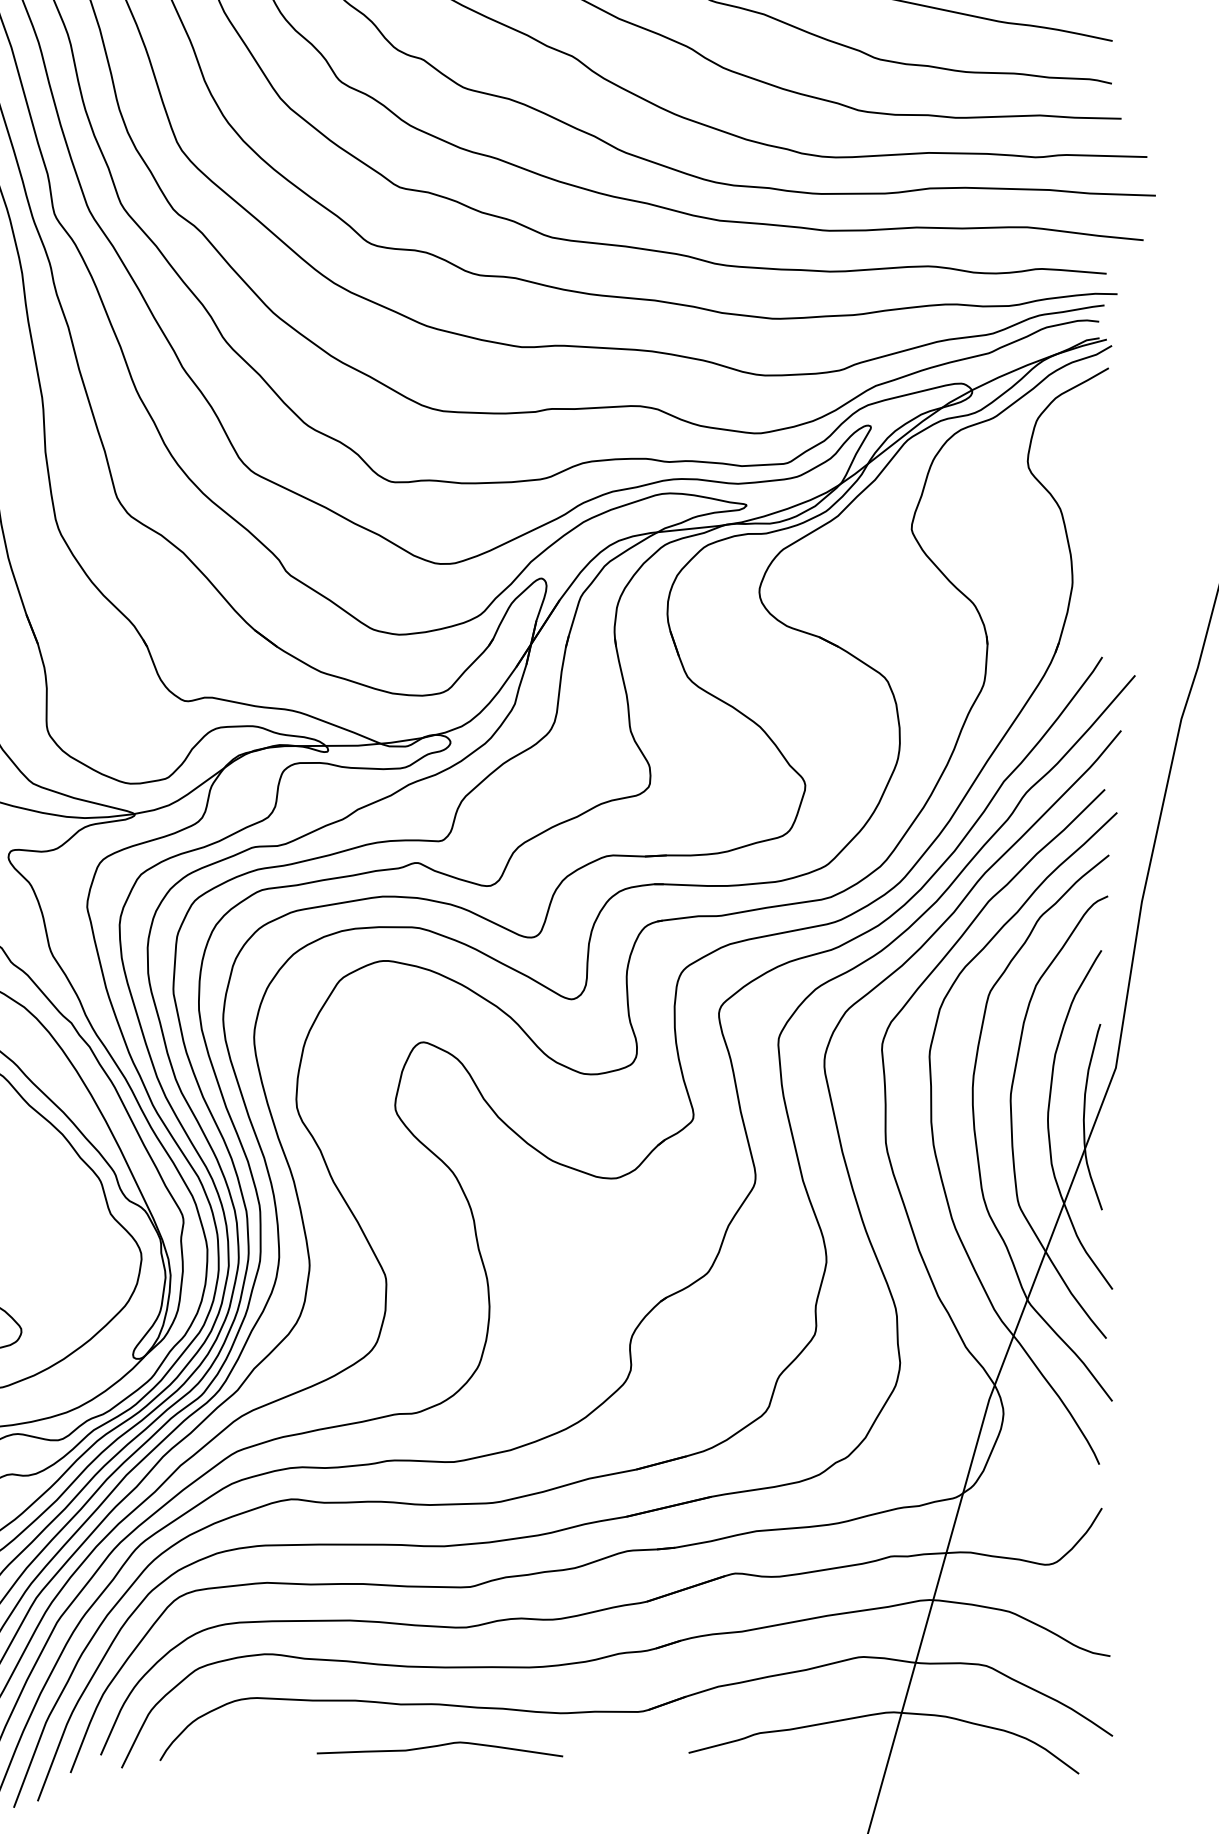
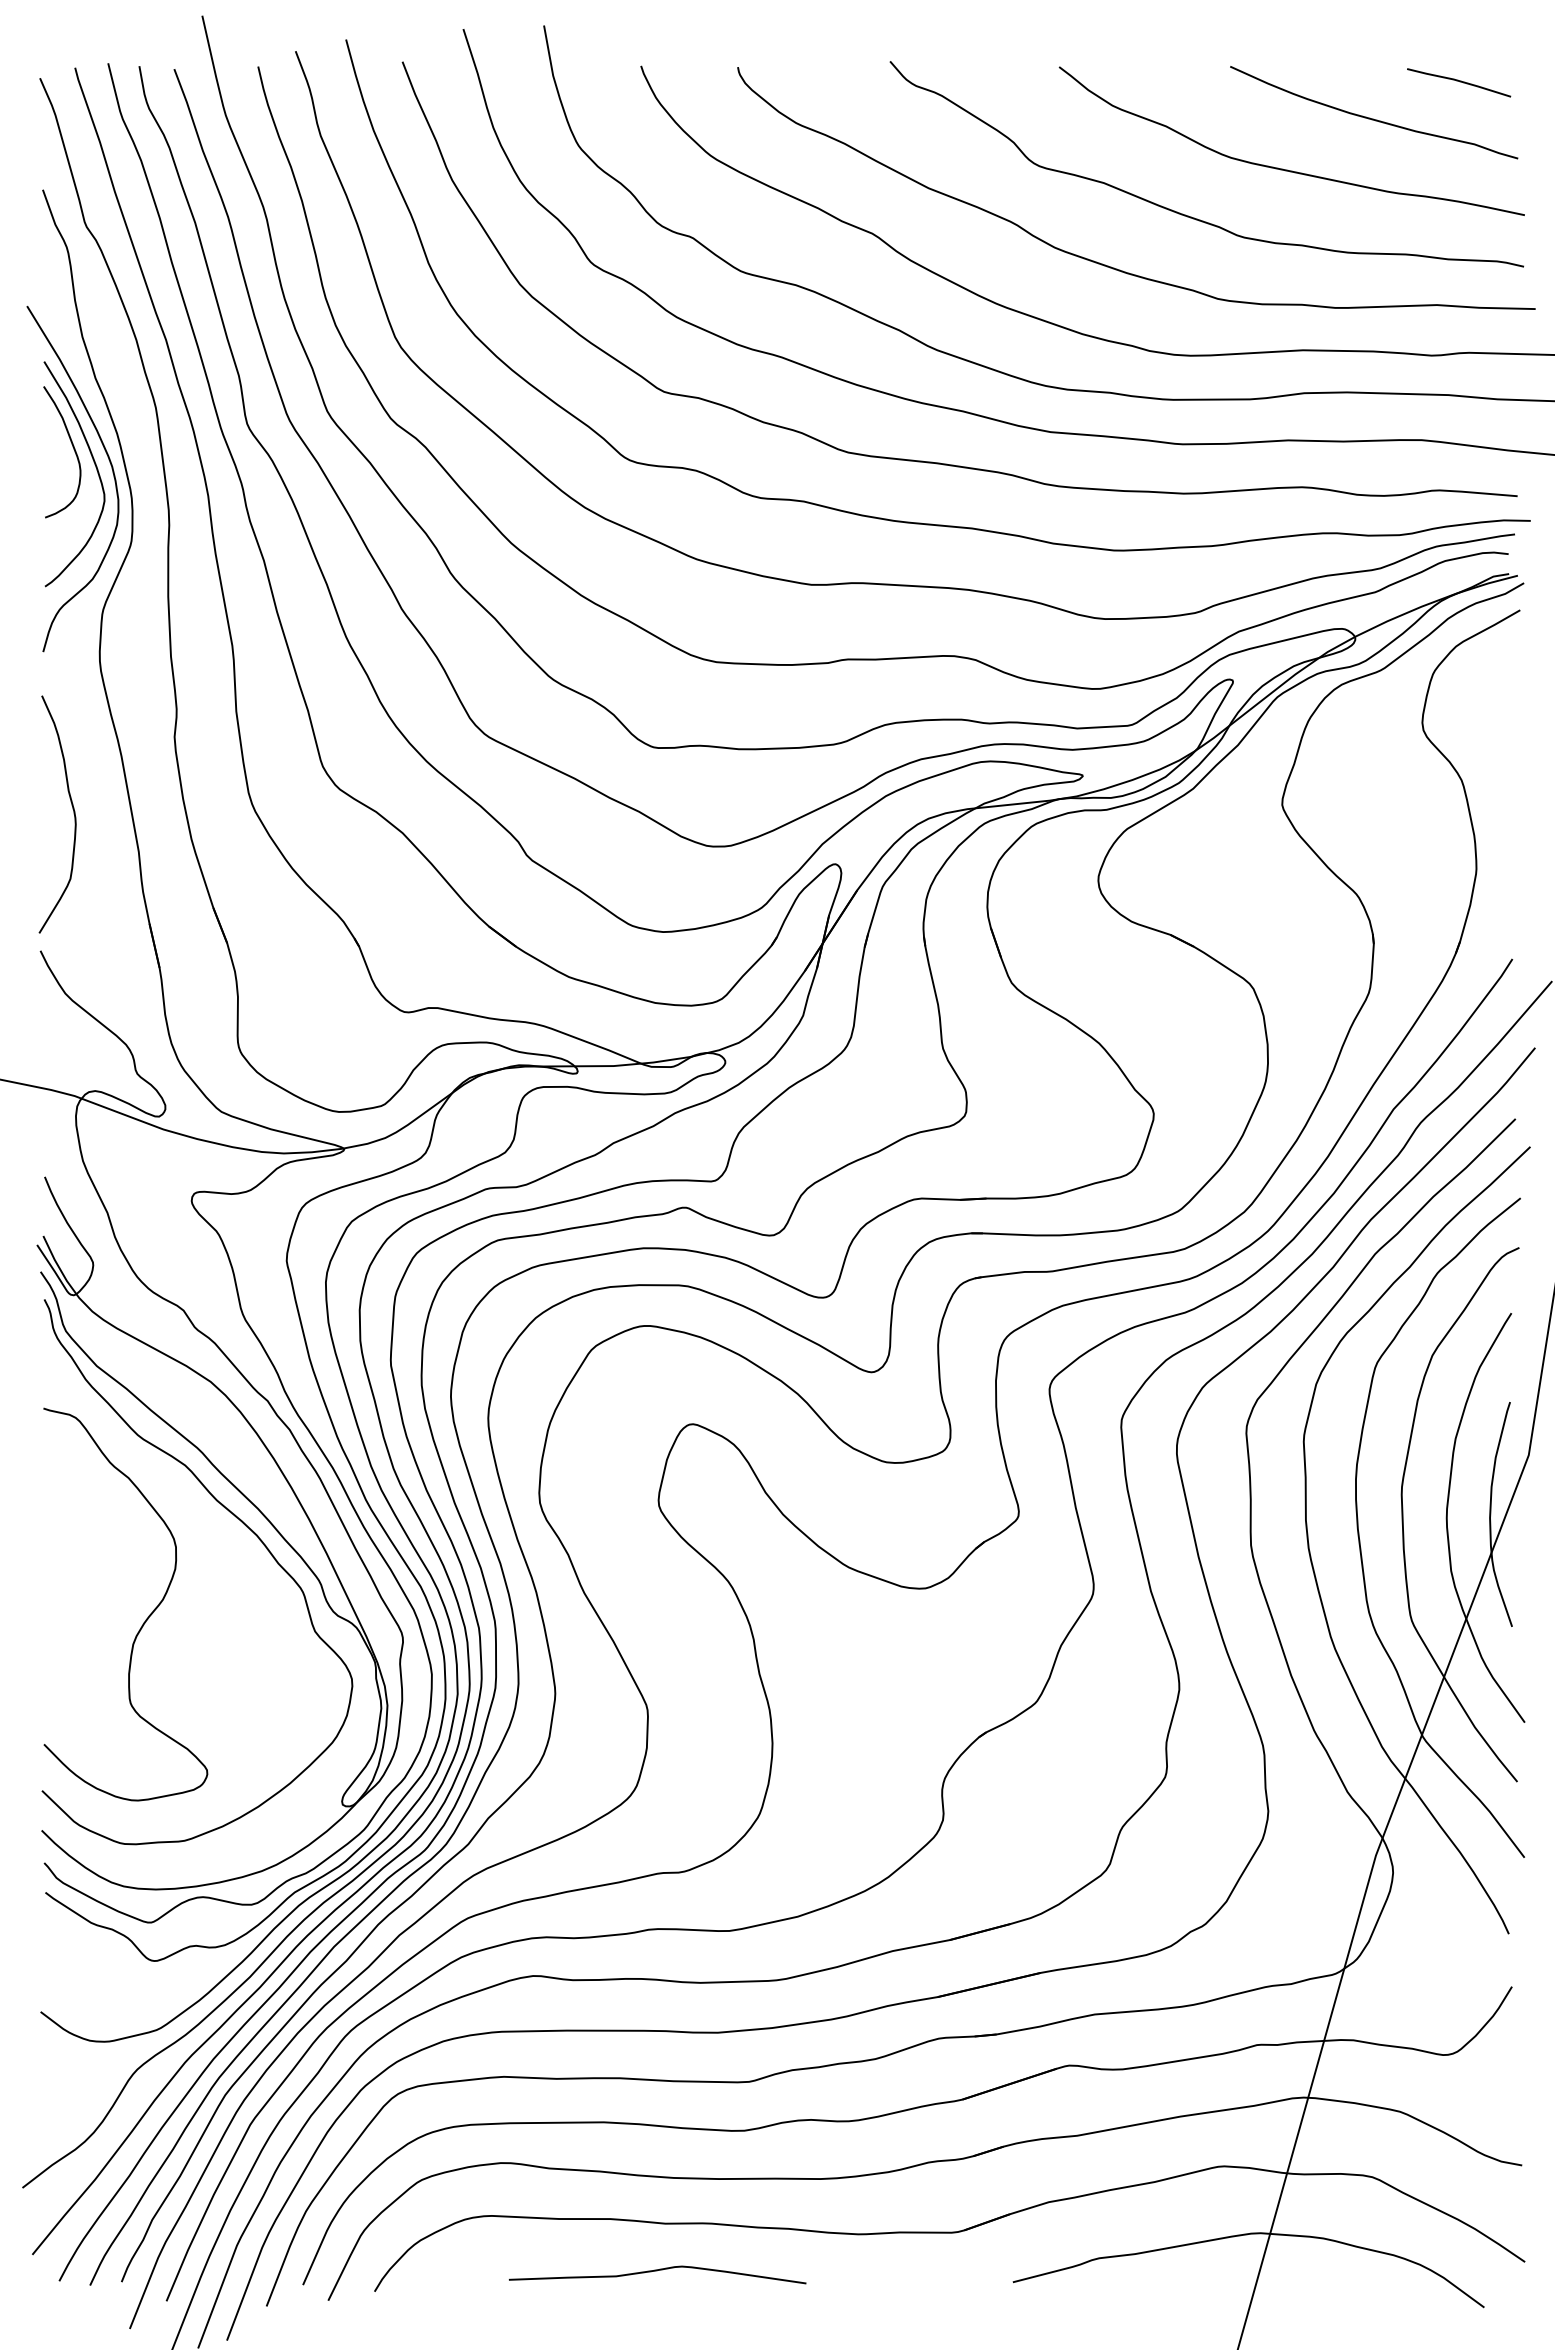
curve: (439, 1746) -> (657, 2271), moved

